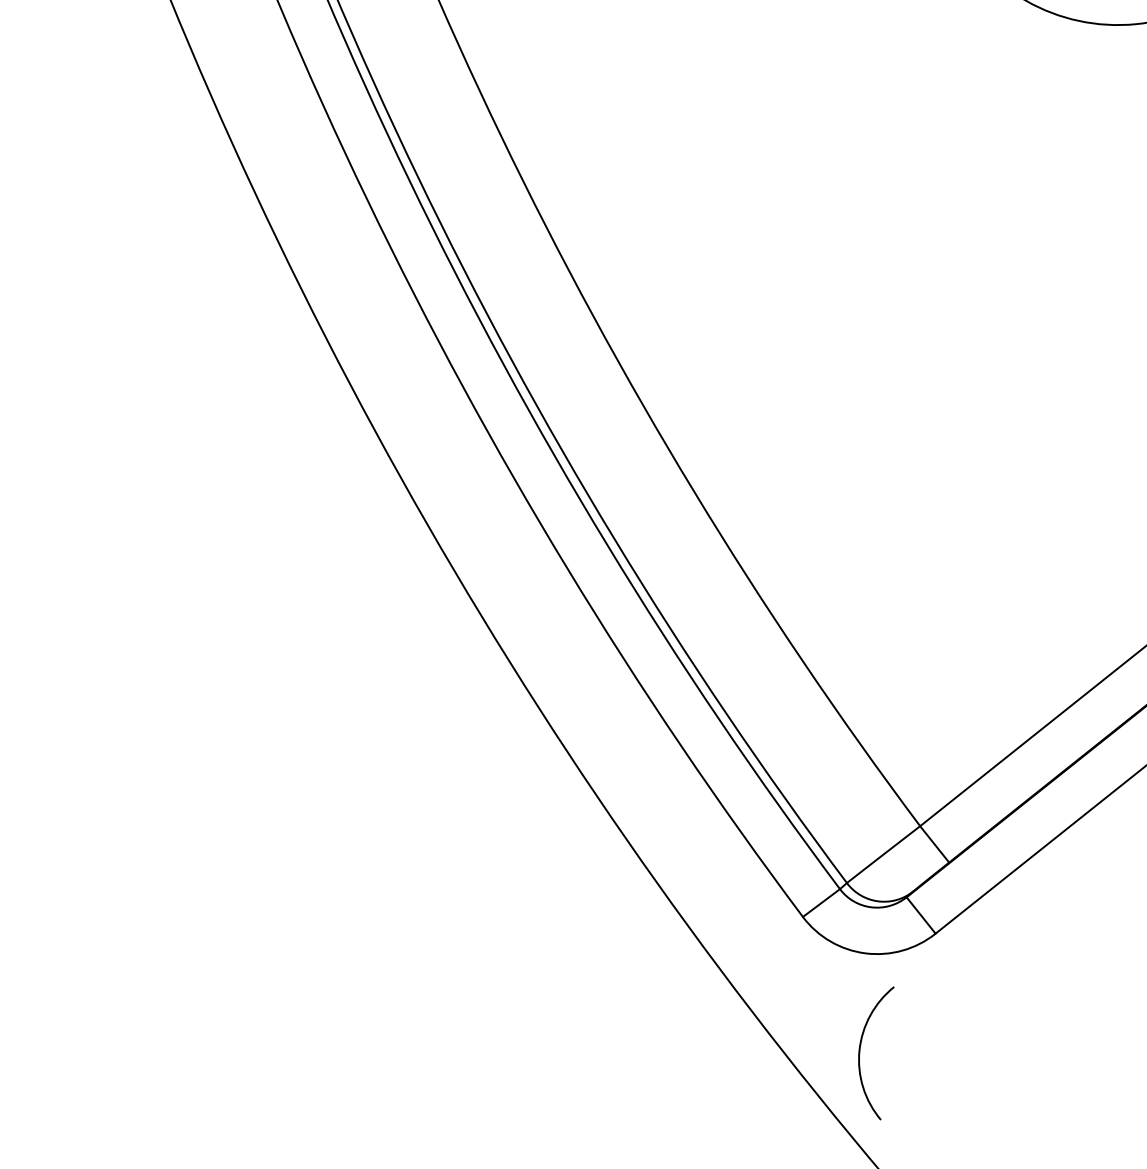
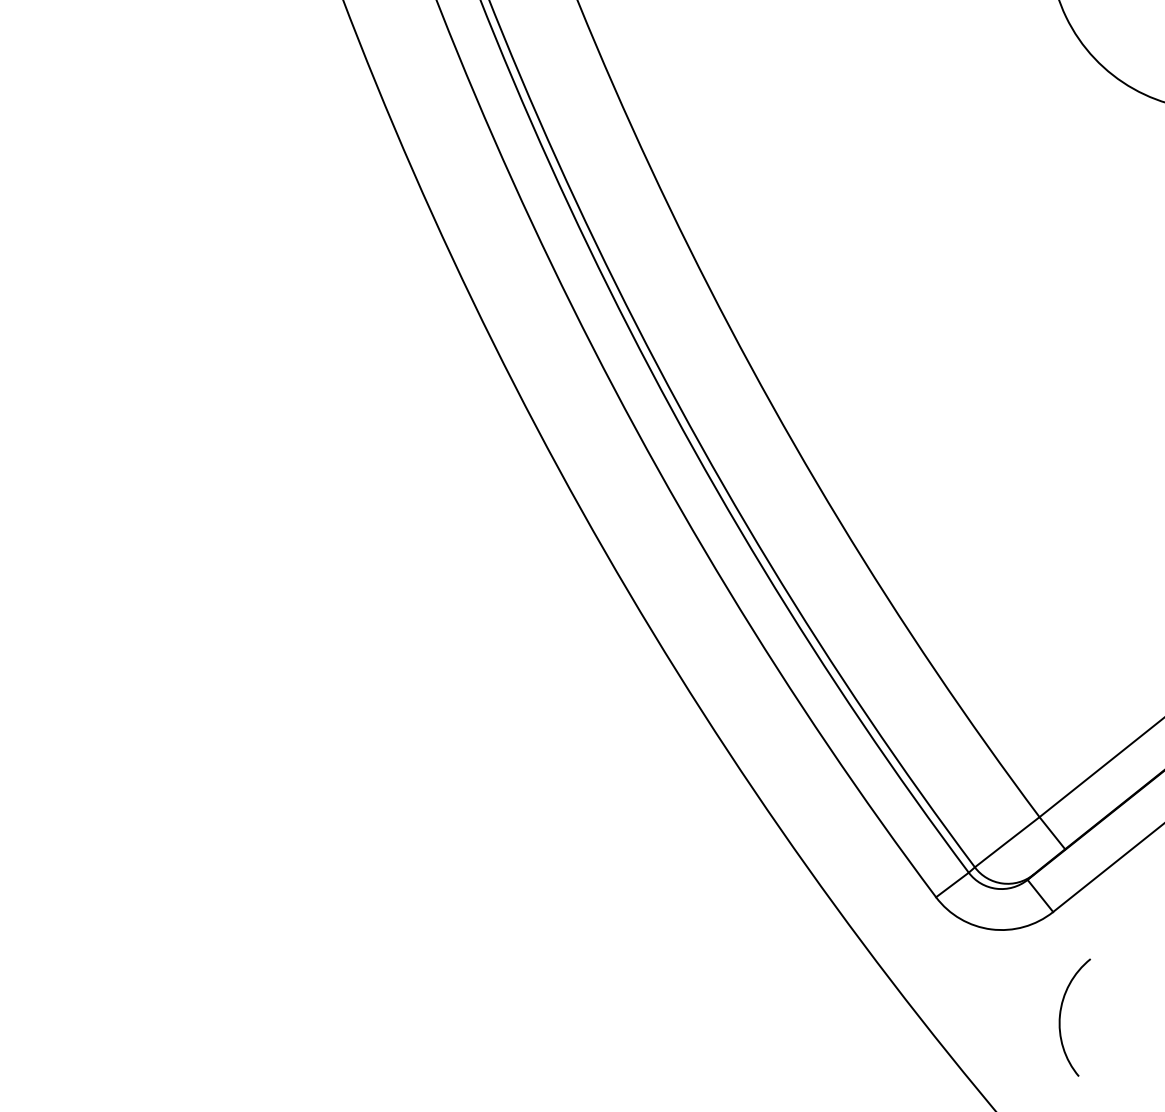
curve: (861, 1048) -> (1061, 1013), moved

